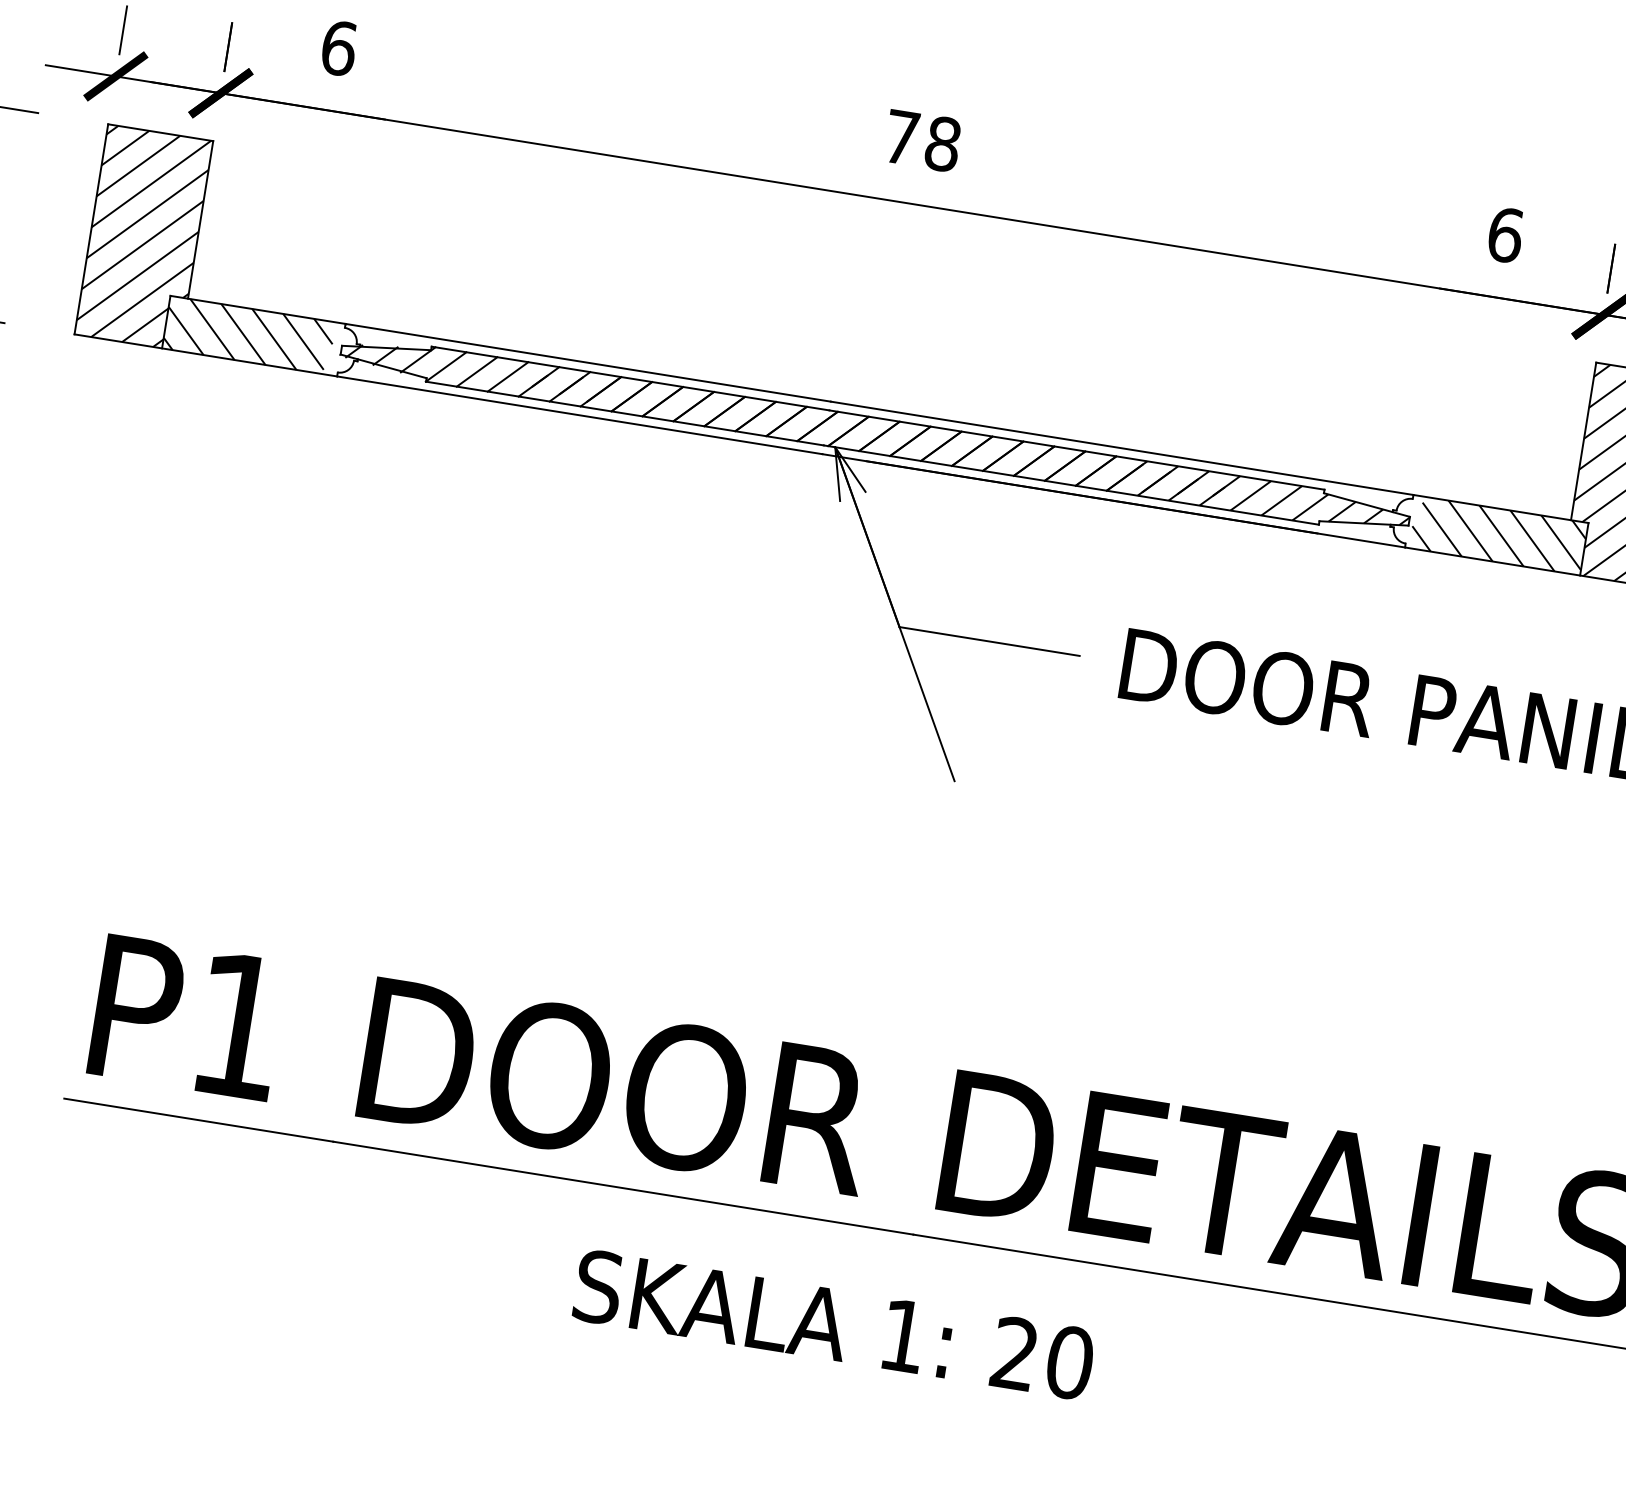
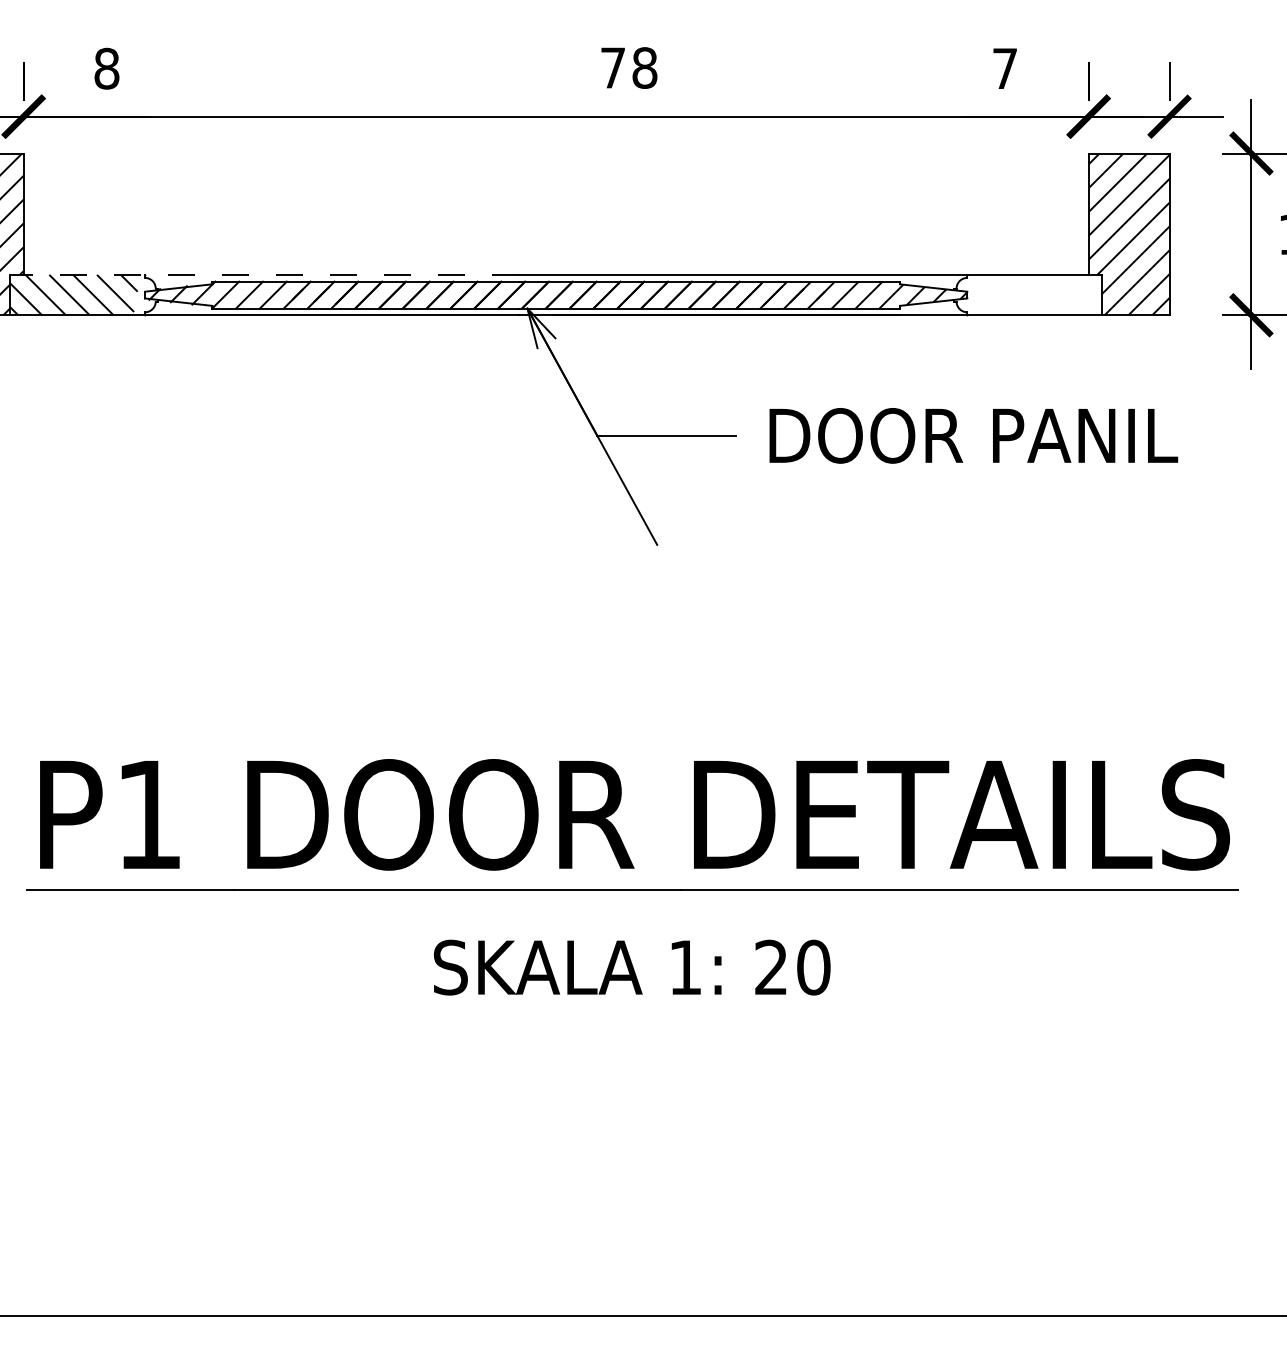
text: (338, 47) -> (106, 68), 6 -> 8
text: (923, 140) -> (629, 67), moved
text: (1505, 234) -> (1005, 68), 6 -> 7
line: (499, 348) -> (263, 274), solid -> dashed
hatch: (1499, 534) -> (1036, 294), removed

